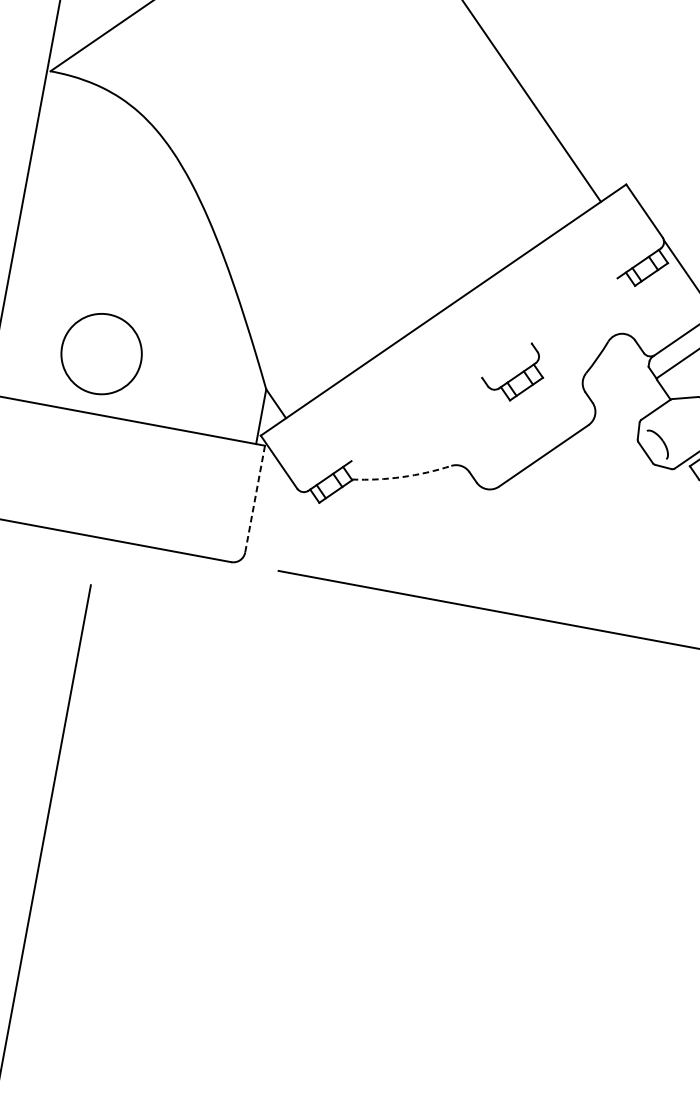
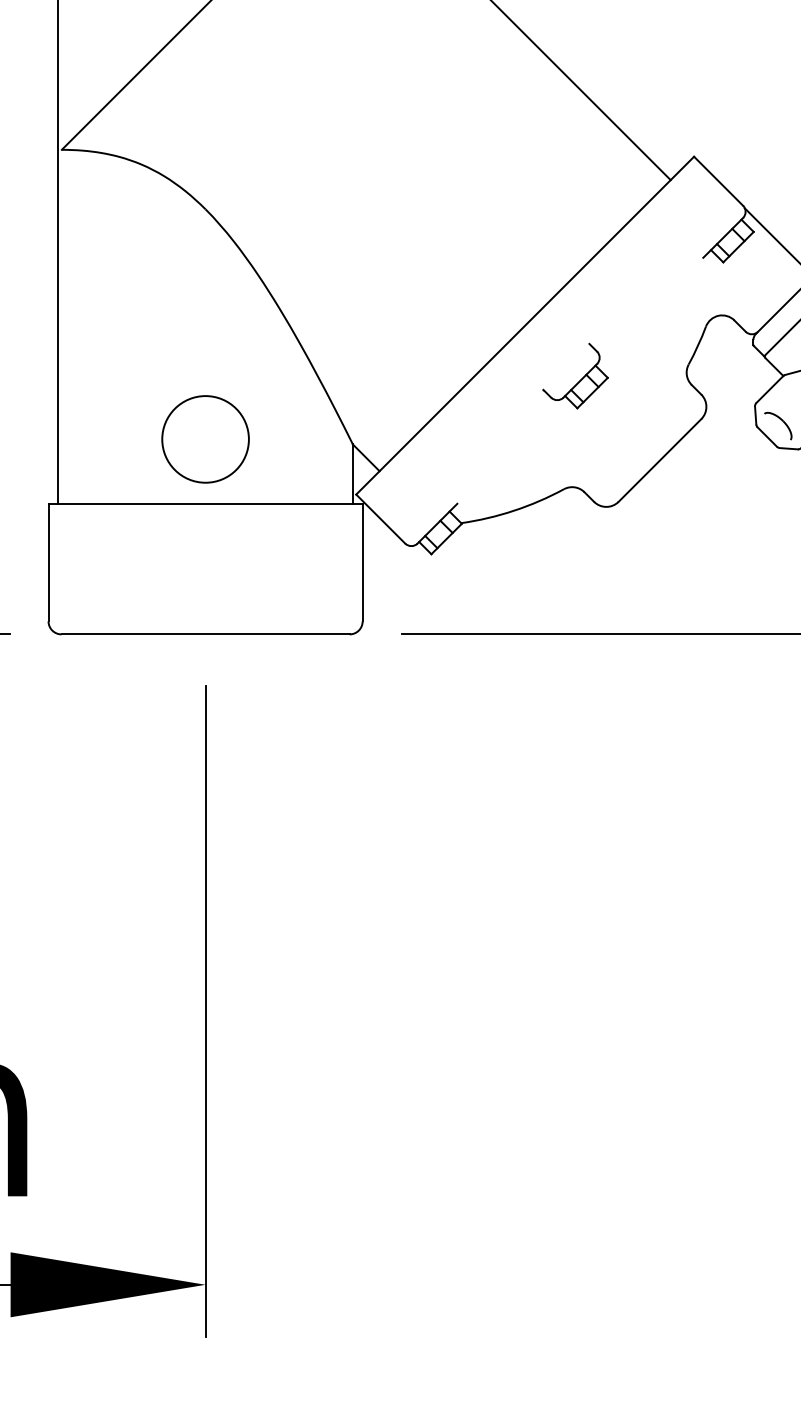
circle: (101, 354) -> (205, 439), moved
part: (517, 374) -> (580, 379), moved
arc: (402, 476) -> (514, 510), dashed -> solid
line: (255, 498) -> (362, 562), dashed -> solid

